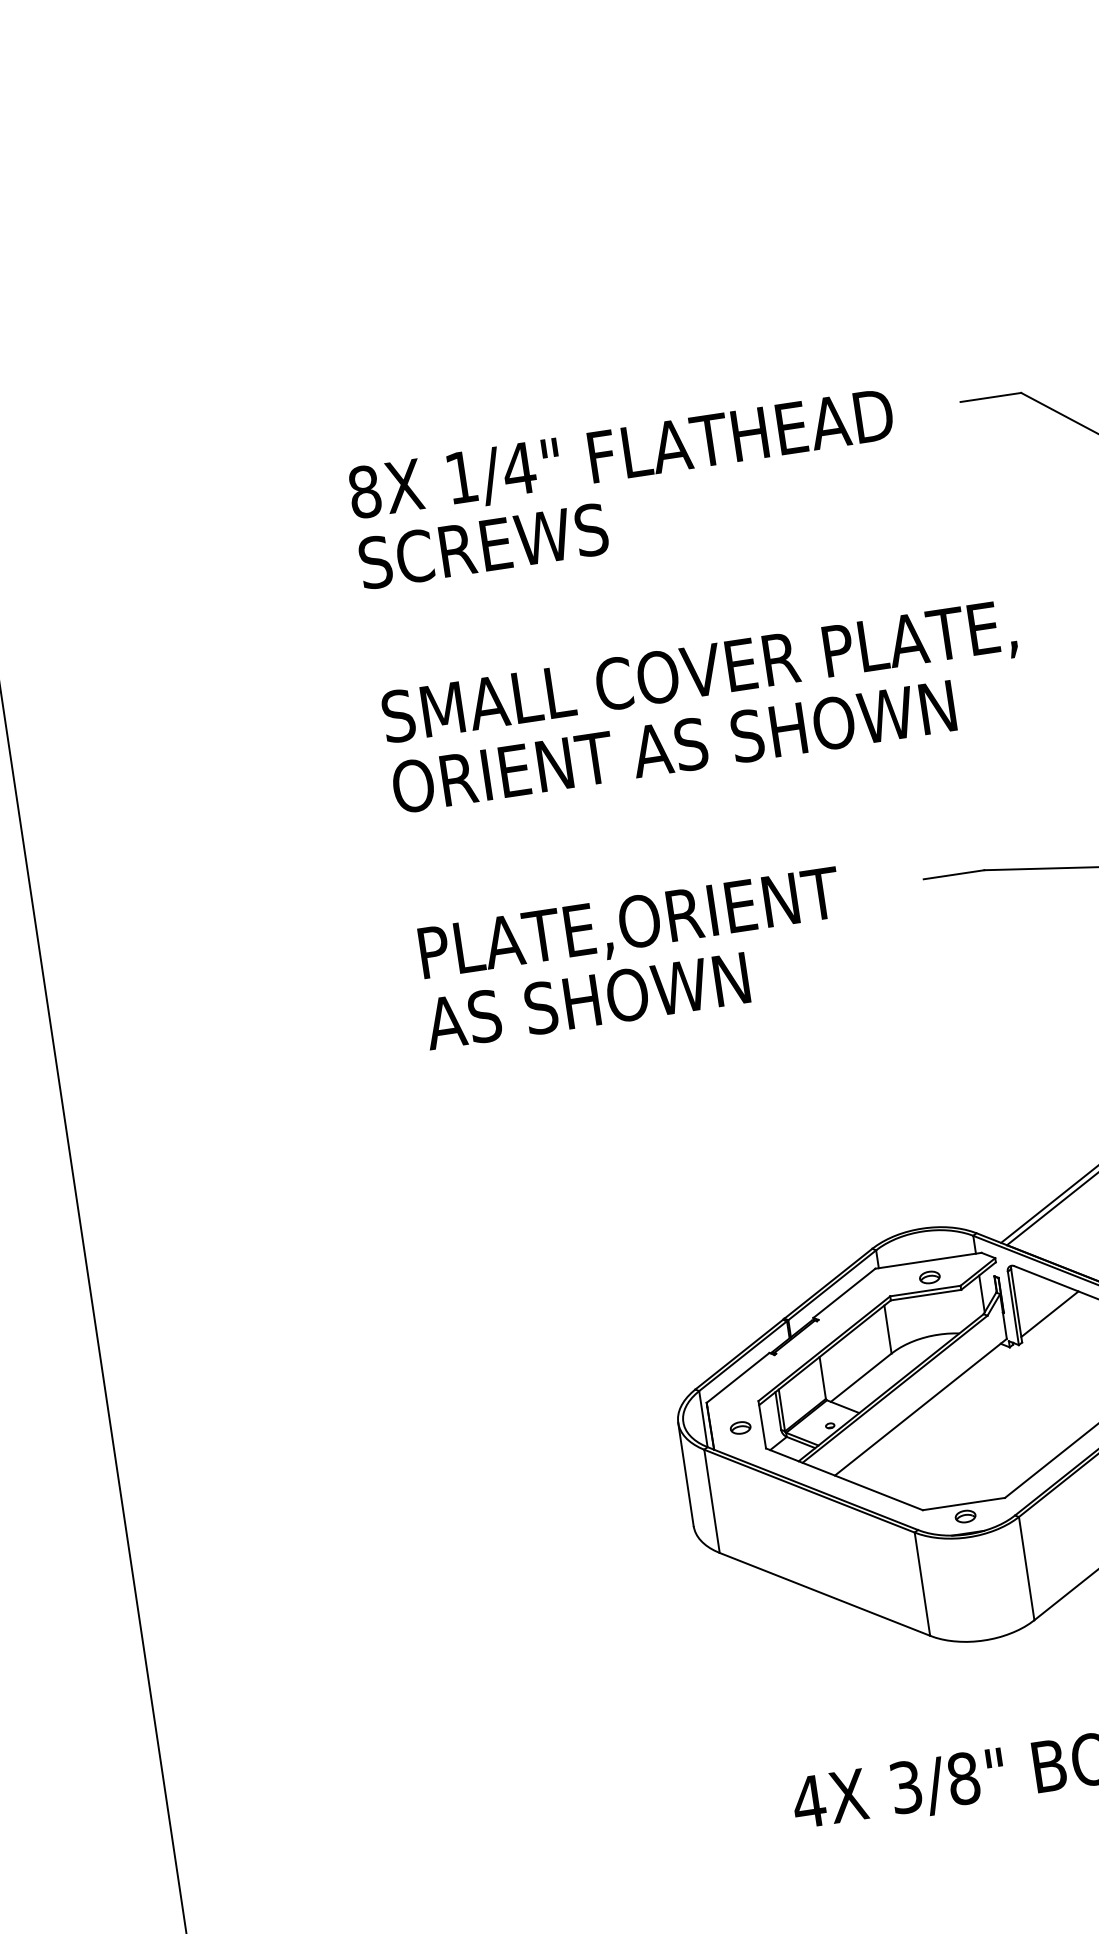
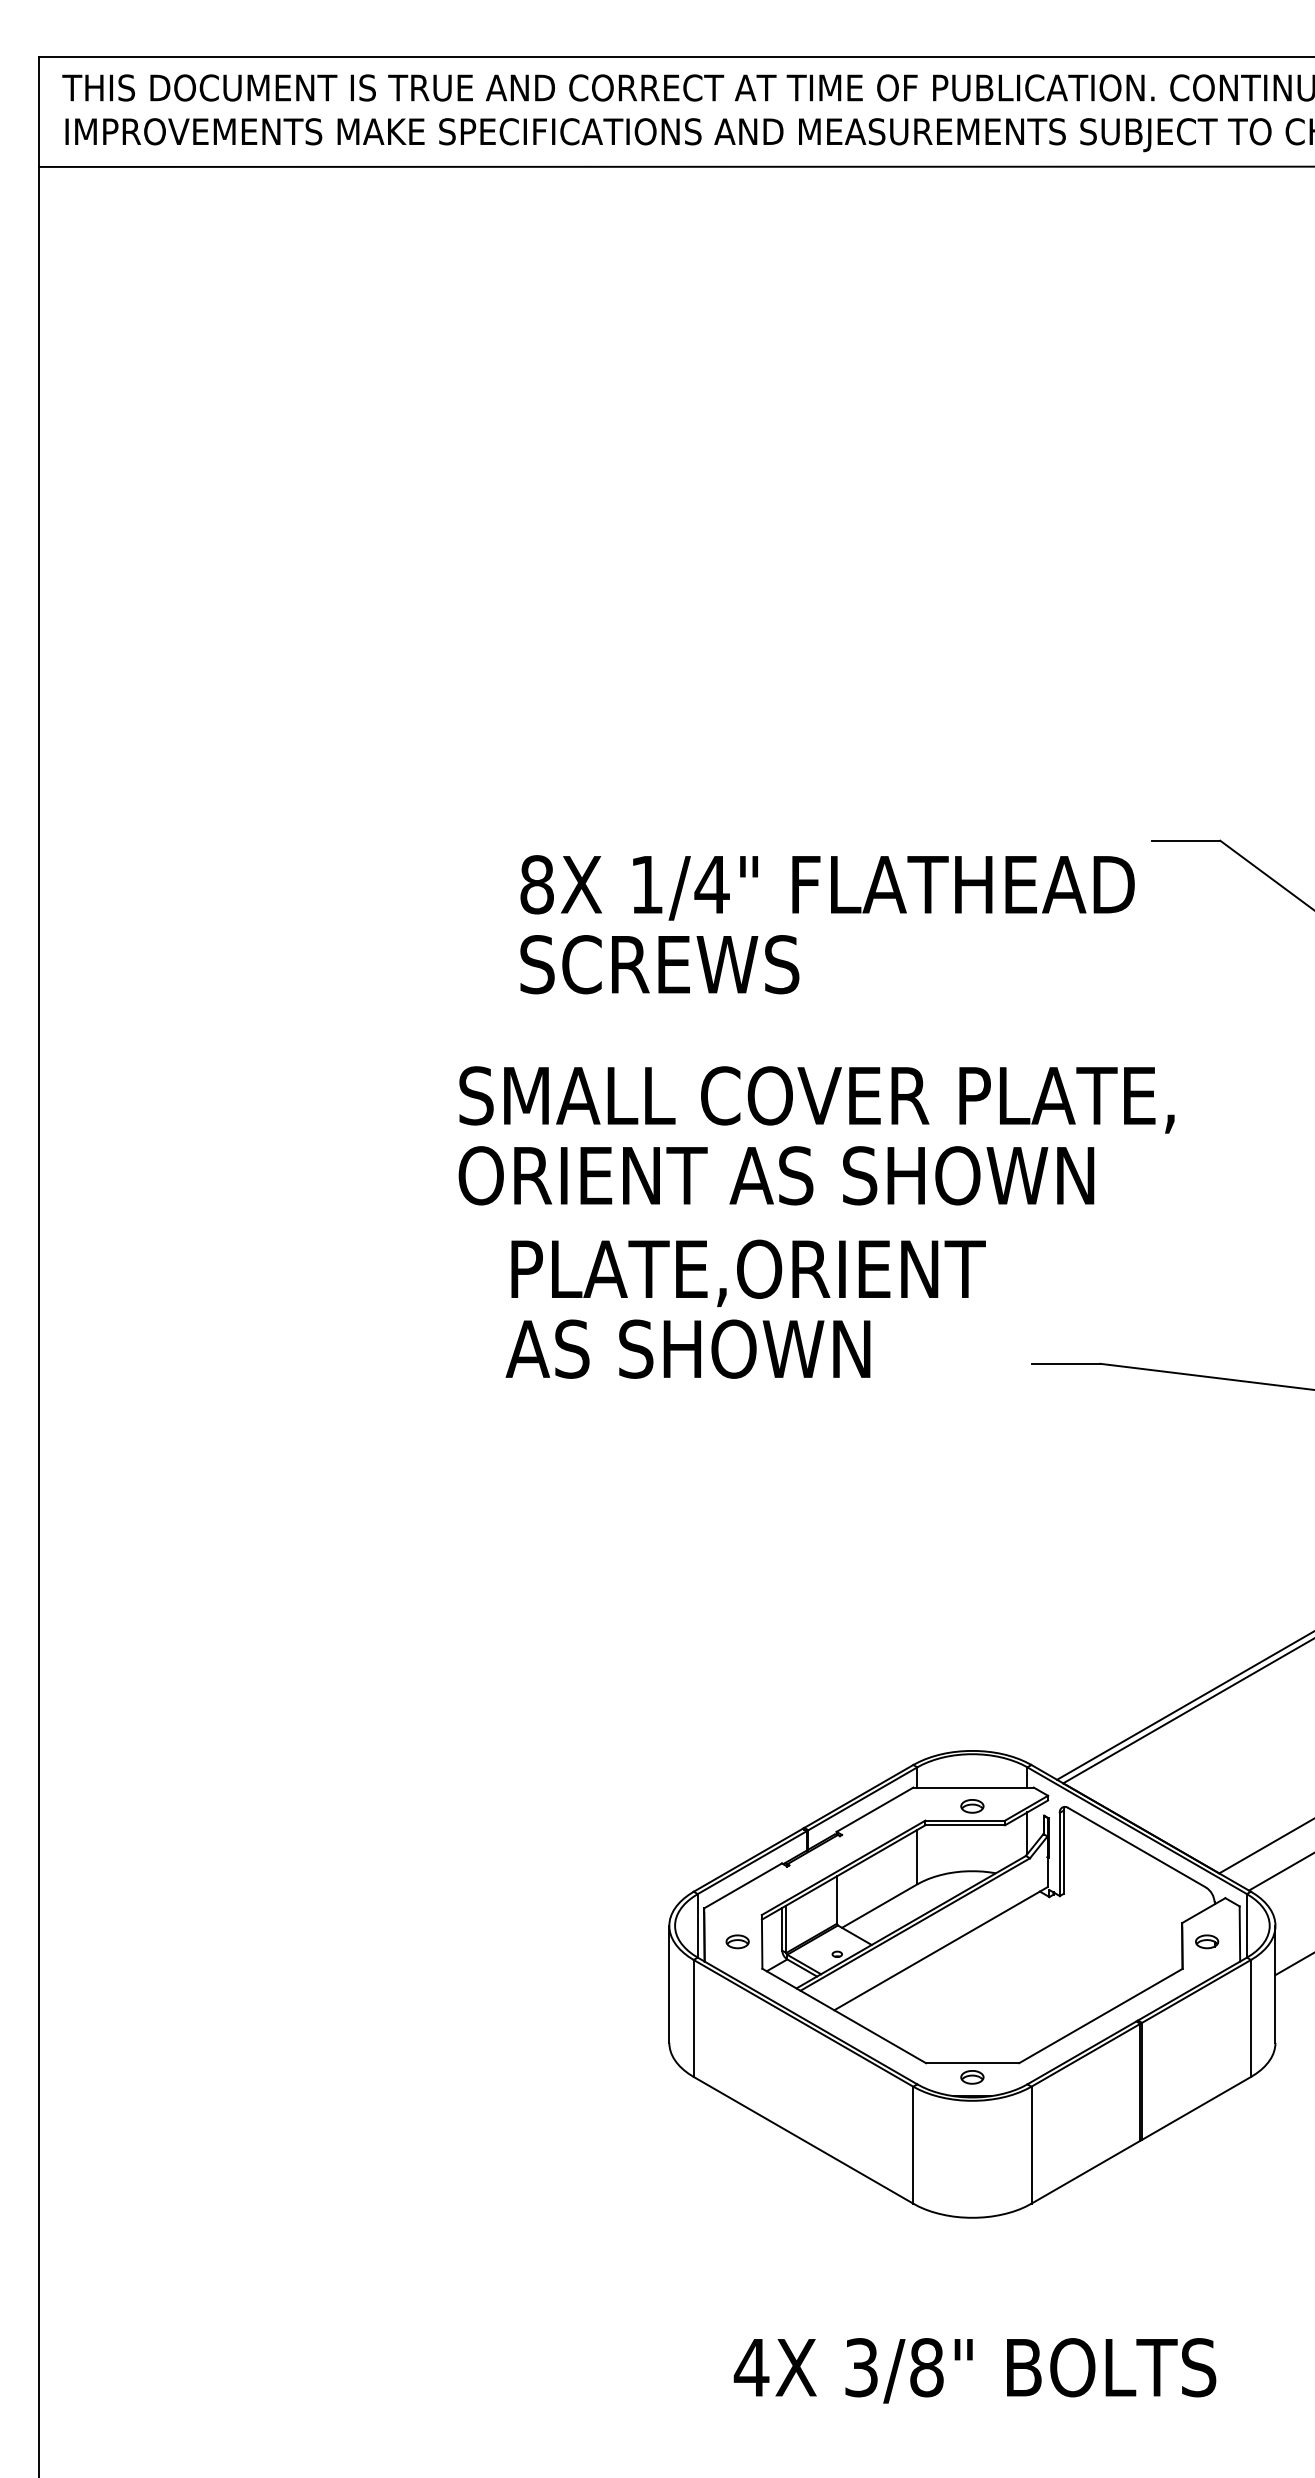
text: (626, 488) -> (827, 924), moved
text: (632, 957) -> (745, 1308), moved
line: (1049, 1313) -> (1098, 1866), removed

